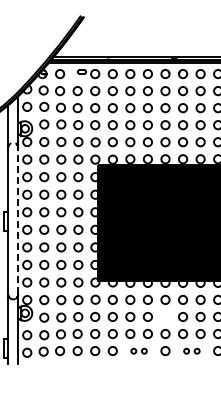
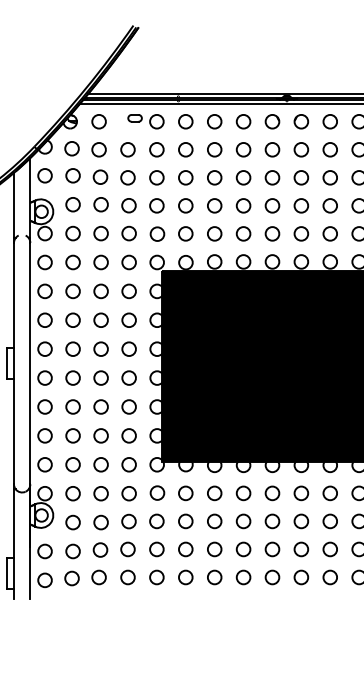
line: (18, 220) -> (30, 362), dashed -> solid
circle: (165, 316) -> (272, 520), added
part: (138, 351) -> (228, 578), size x1.67
part: (191, 351) -> (315, 578), size x1.67

